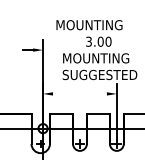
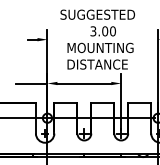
text: (93, 24) -> (97, 14), MOUNTING -> SUGGESTED
text: (100, 74) -> (104, 64), SUGGESTED -> DISTANCE
line: (27, 93) -> (31, 83), added
line: (80, 93) -> (84, 83), added

